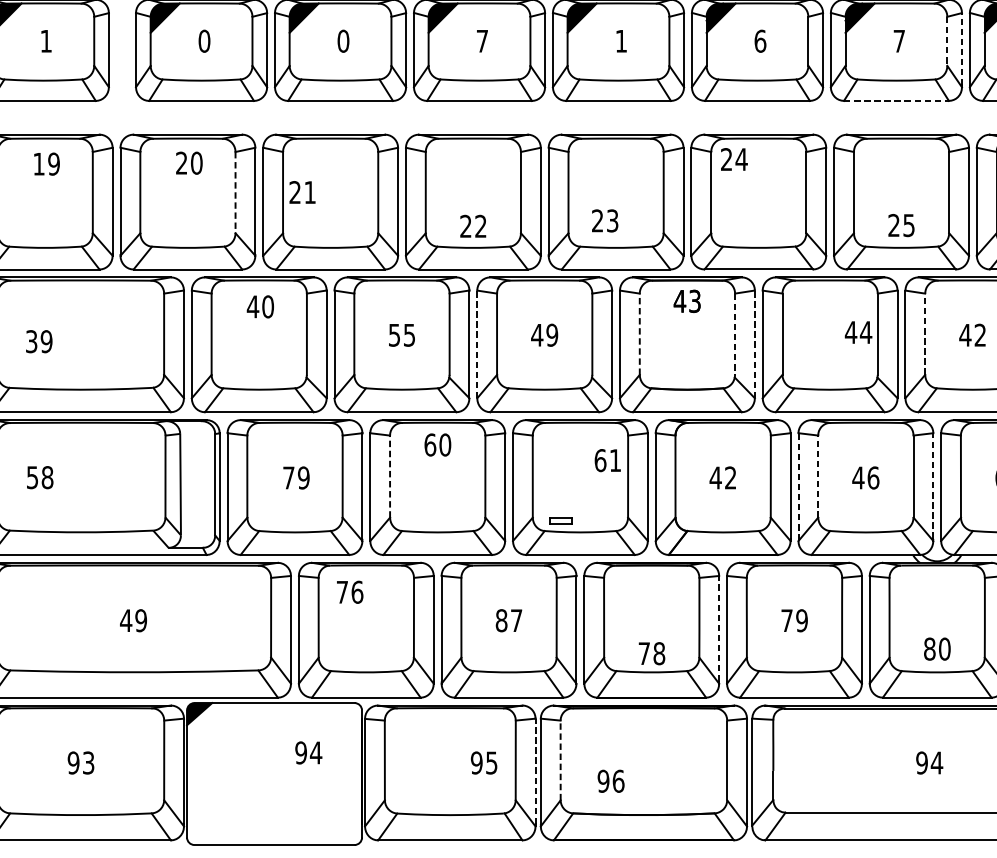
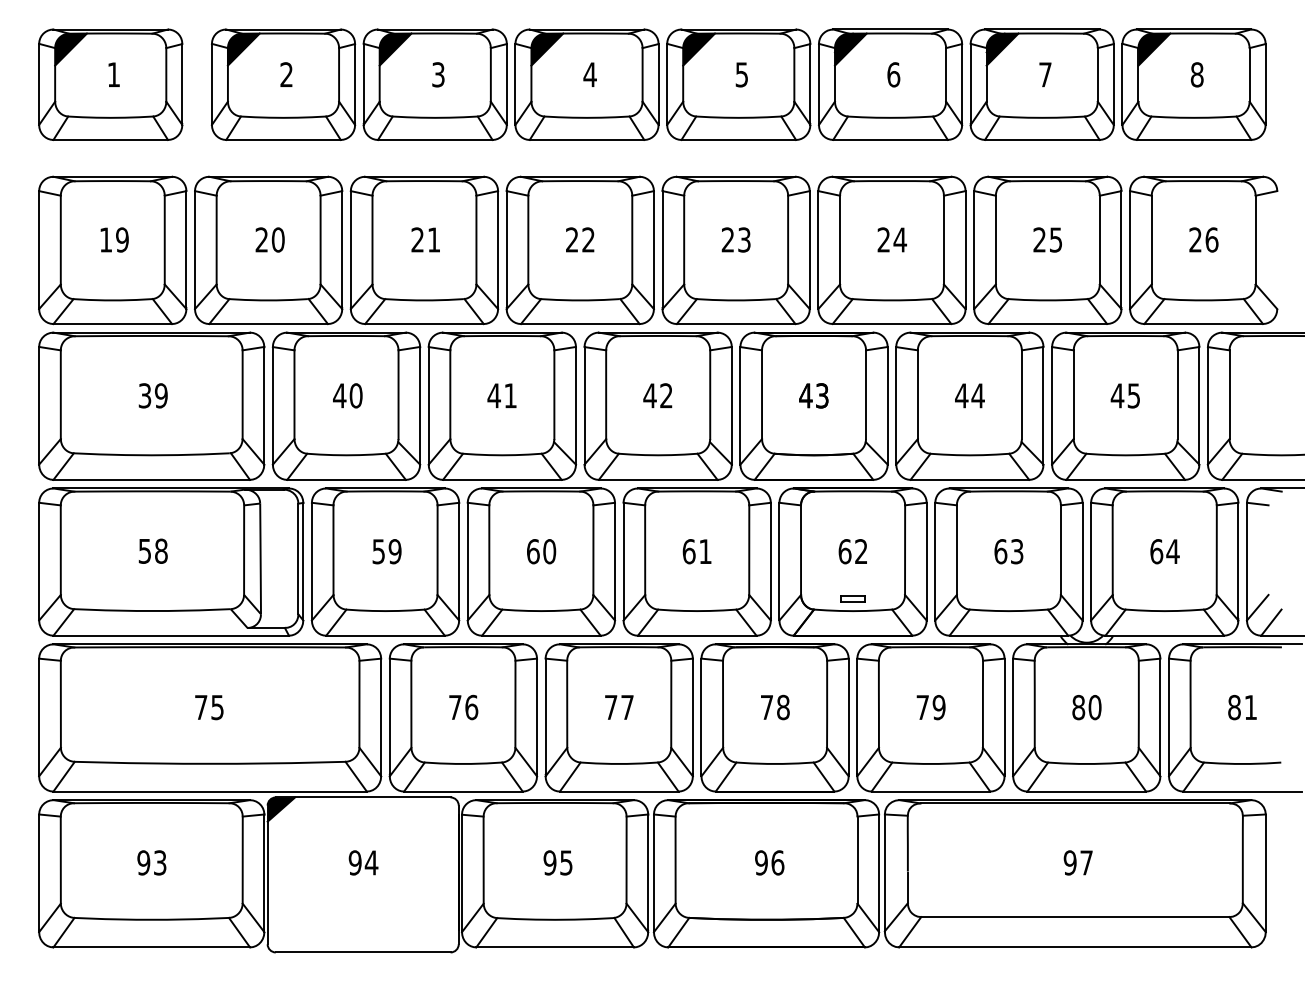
text: (204, 40) -> (286, 74), 0 -> 2
text: (343, 40) -> (438, 74), 0 -> 3
text: (481, 40) -> (589, 74), 7 -> 4
text: (620, 40) -> (741, 74), 1 -> 5
line: (947, 40) -> (1097, 74), dashed -> solid
line: (961, 49) -> (1113, 83), dashed -> solid
line: (896, 100) -> (1042, 139), dashed -> solid
text: (733, 159) -> (891, 239), moved
text: (188, 162) -> (269, 239), moved
text: (46, 163) -> (114, 239), moved
text: (302, 192) -> (425, 239), moved
line: (235, 193) -> (320, 240), dashed -> solid
text: (604, 220) -> (735, 239), moved
text: (473, 225) -> (580, 239), moved
text: (901, 225) -> (1047, 239), moved
text: (686, 301) -> (813, 395), moved
text: (260, 306) -> (347, 395), moved
text: (858, 332) -> (969, 395), moved
text: (401, 334) -> (501, 395), 55 -> 41
text: (552, 334) -> (666, 395), 49 -> 42
line: (640, 334) -> (762, 394), dashed -> solid
line: (735, 334) -> (866, 395), dashed -> solid
line: (925, 334) -> (1073, 394), dashed -> solid
text: (979, 334) -> (1133, 395), 42 -> 45
text: (38, 341) -> (152, 395), moved
line: (477, 344) -> (584, 405), dashed -> solid
line: (754, 344) -> (887, 405), dashed -> solid
text: (437, 444) -> (541, 551), moved
text: (607, 460) -> (696, 551), moved
text: (39, 476) -> (152, 550), moved
line: (390, 476) -> (489, 550), dashed -> solid
line: (817, 476) -> (956, 550), dashed -> solid
text: (288, 477) -> (378, 551), 79 -> 59
text: (715, 477) -> (844, 551), 42 -> 62
text: (865, 477) -> (1008, 551), 46 -> 63
line: (798, 486) -> (935, 561), dashed -> solid
line: (933, 486) -> (1082, 560), dashed -> solid
part: (560, 520) -> (852, 598), moved
text: (349, 592) -> (463, 707), moved
text: (132, 619) -> (208, 706), 49 -> 75
text: (501, 620) -> (610, 707), 87 -> 77
line: (718, 628) -> (848, 716), dashed -> solid
text: (936, 649) -> (1086, 707), moved
text: (652, 653) -> (775, 707), moved
text: (308, 752) -> (363, 862), moved
line: (560, 760) -> (675, 860), dashed -> solid
text: (483, 762) -> (557, 862), moved
text: (936, 762) -> (1086, 862), 94 -> 97
line: (535, 770) -> (648, 871), dashed -> solid
text: (610, 780) -> (769, 862), moved

